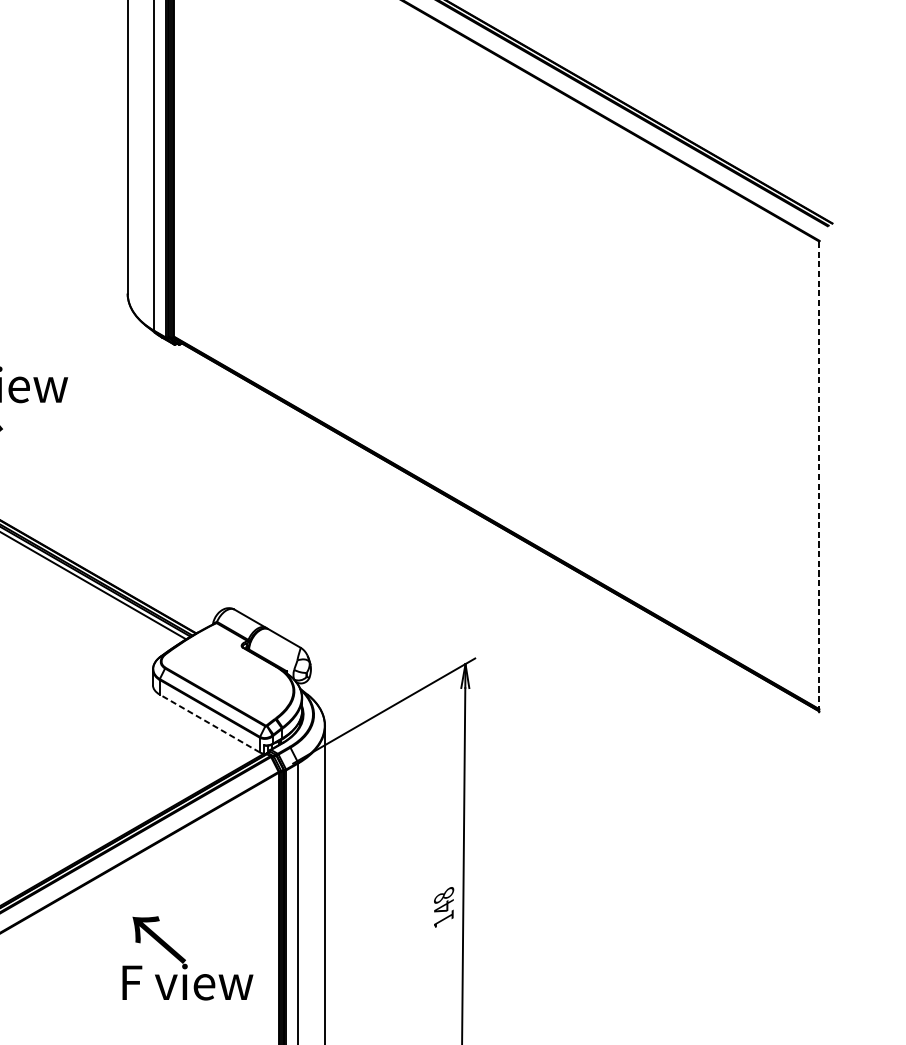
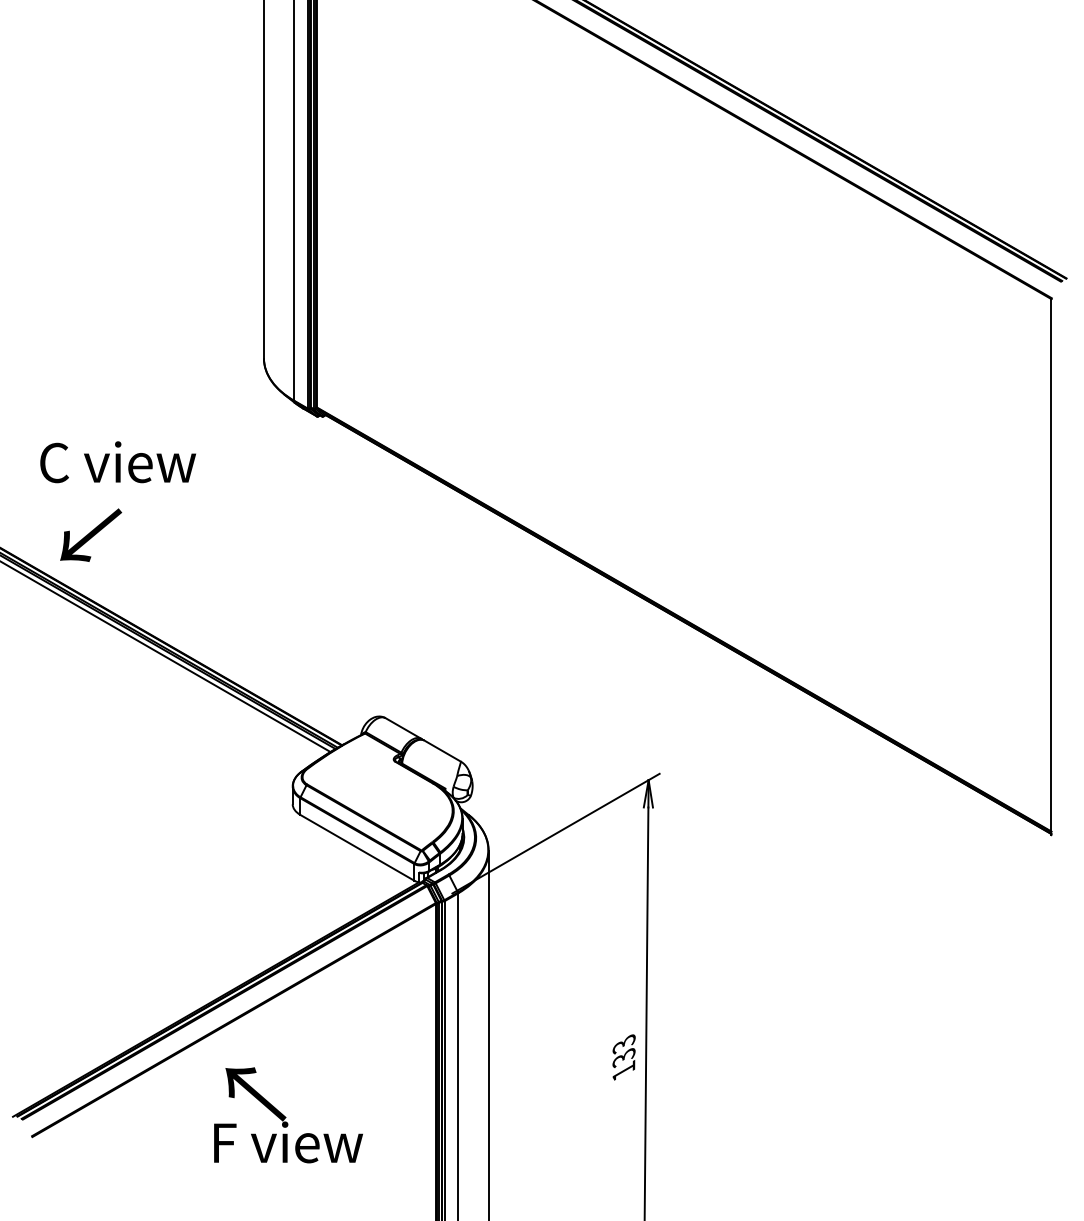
line: (819, 477) -> (1051, 567), dashed -> solid
line: (209, 723) -> (357, 847), dashed -> solid
text: (443, 902) -> (623, 1051), 148 -> 133
text: (187, 958) -> (288, 1115), moved

